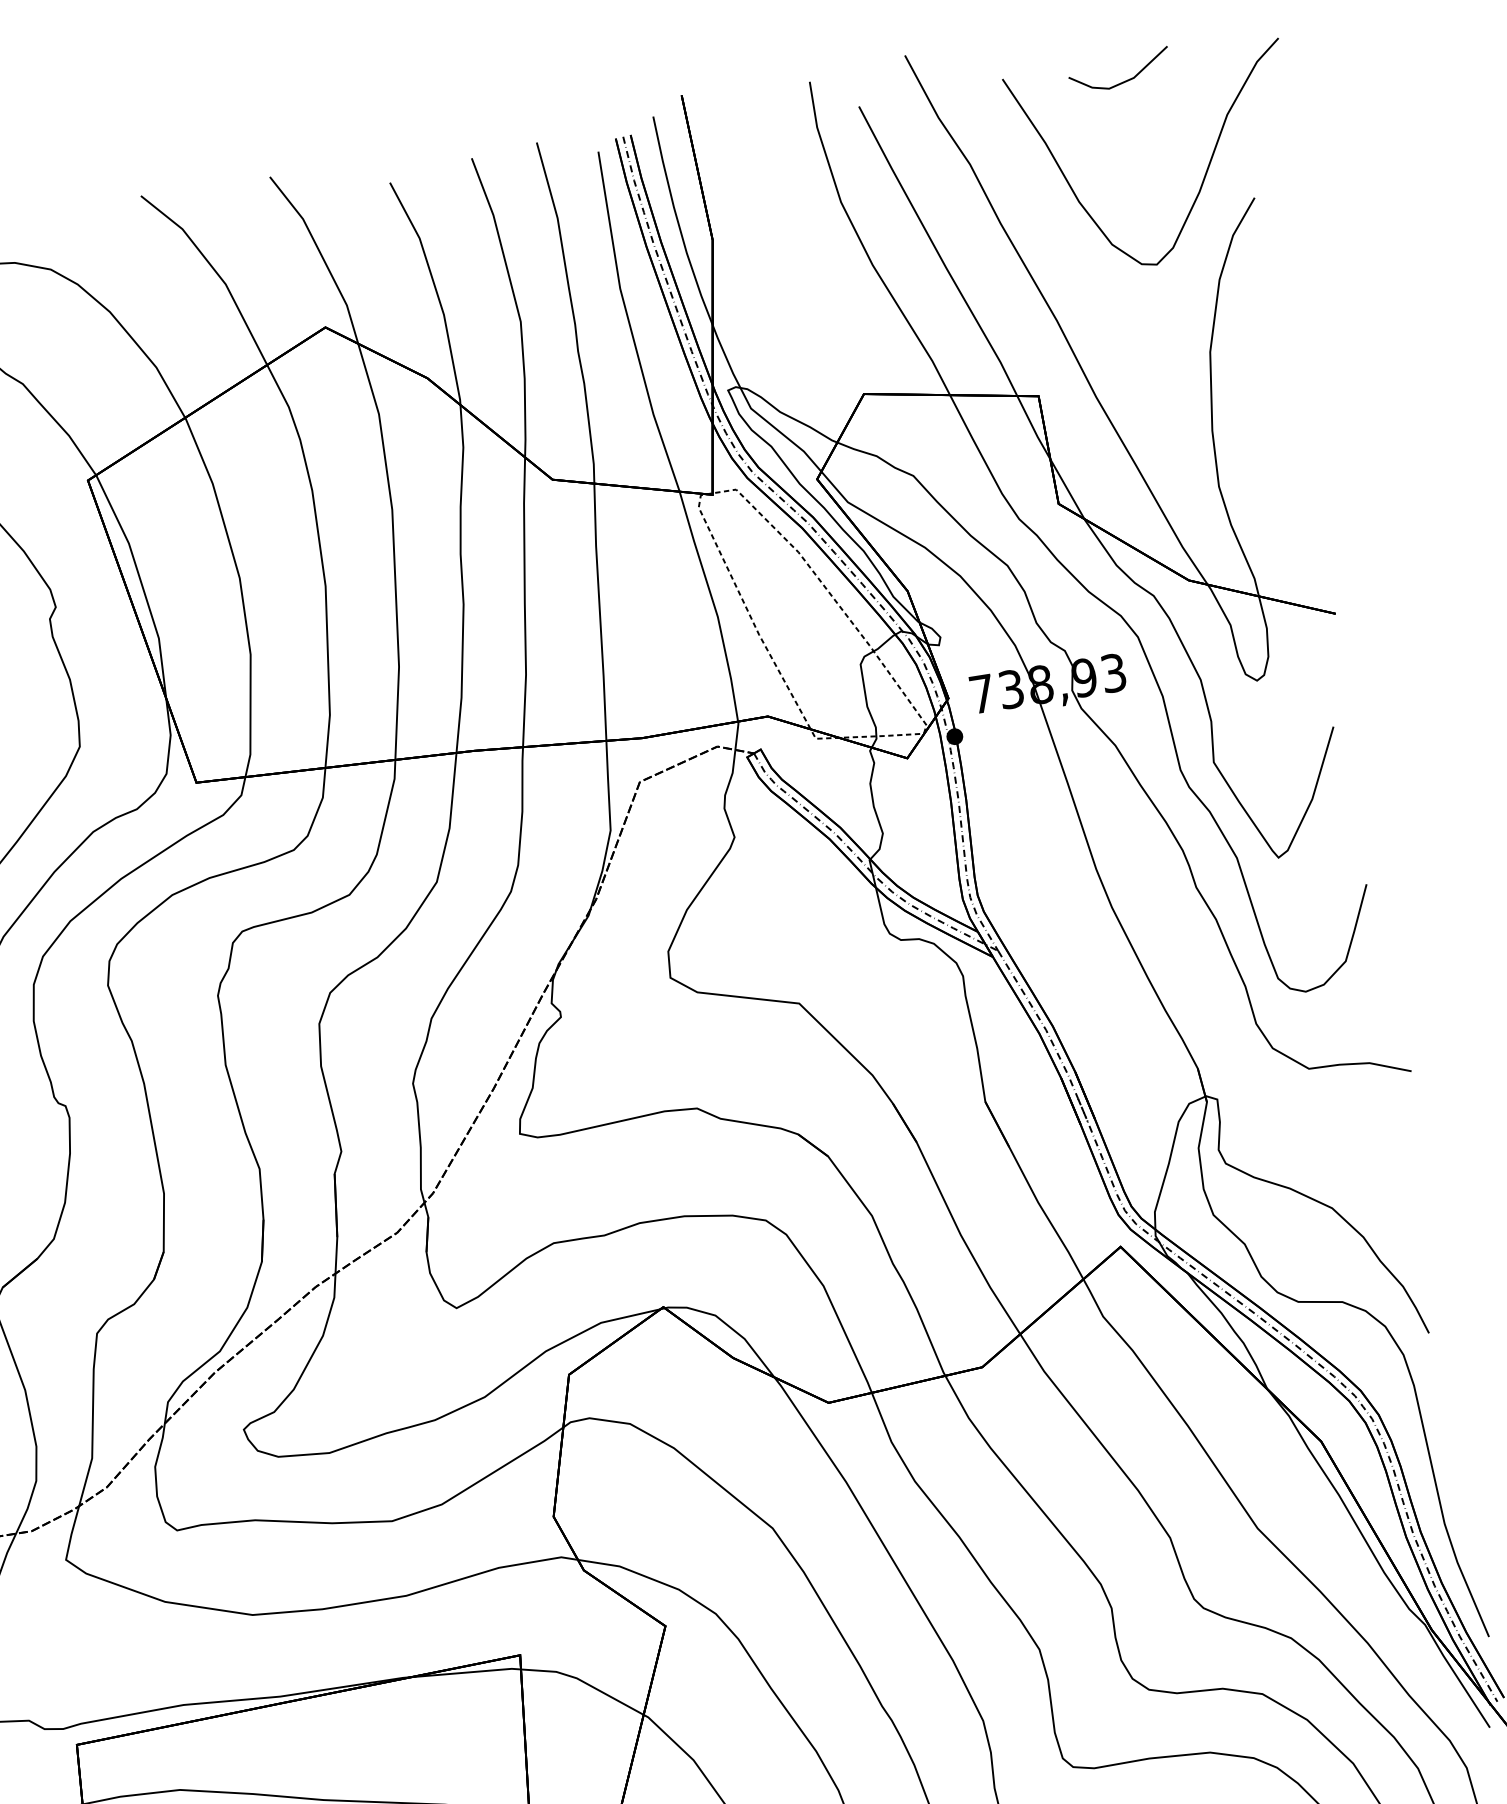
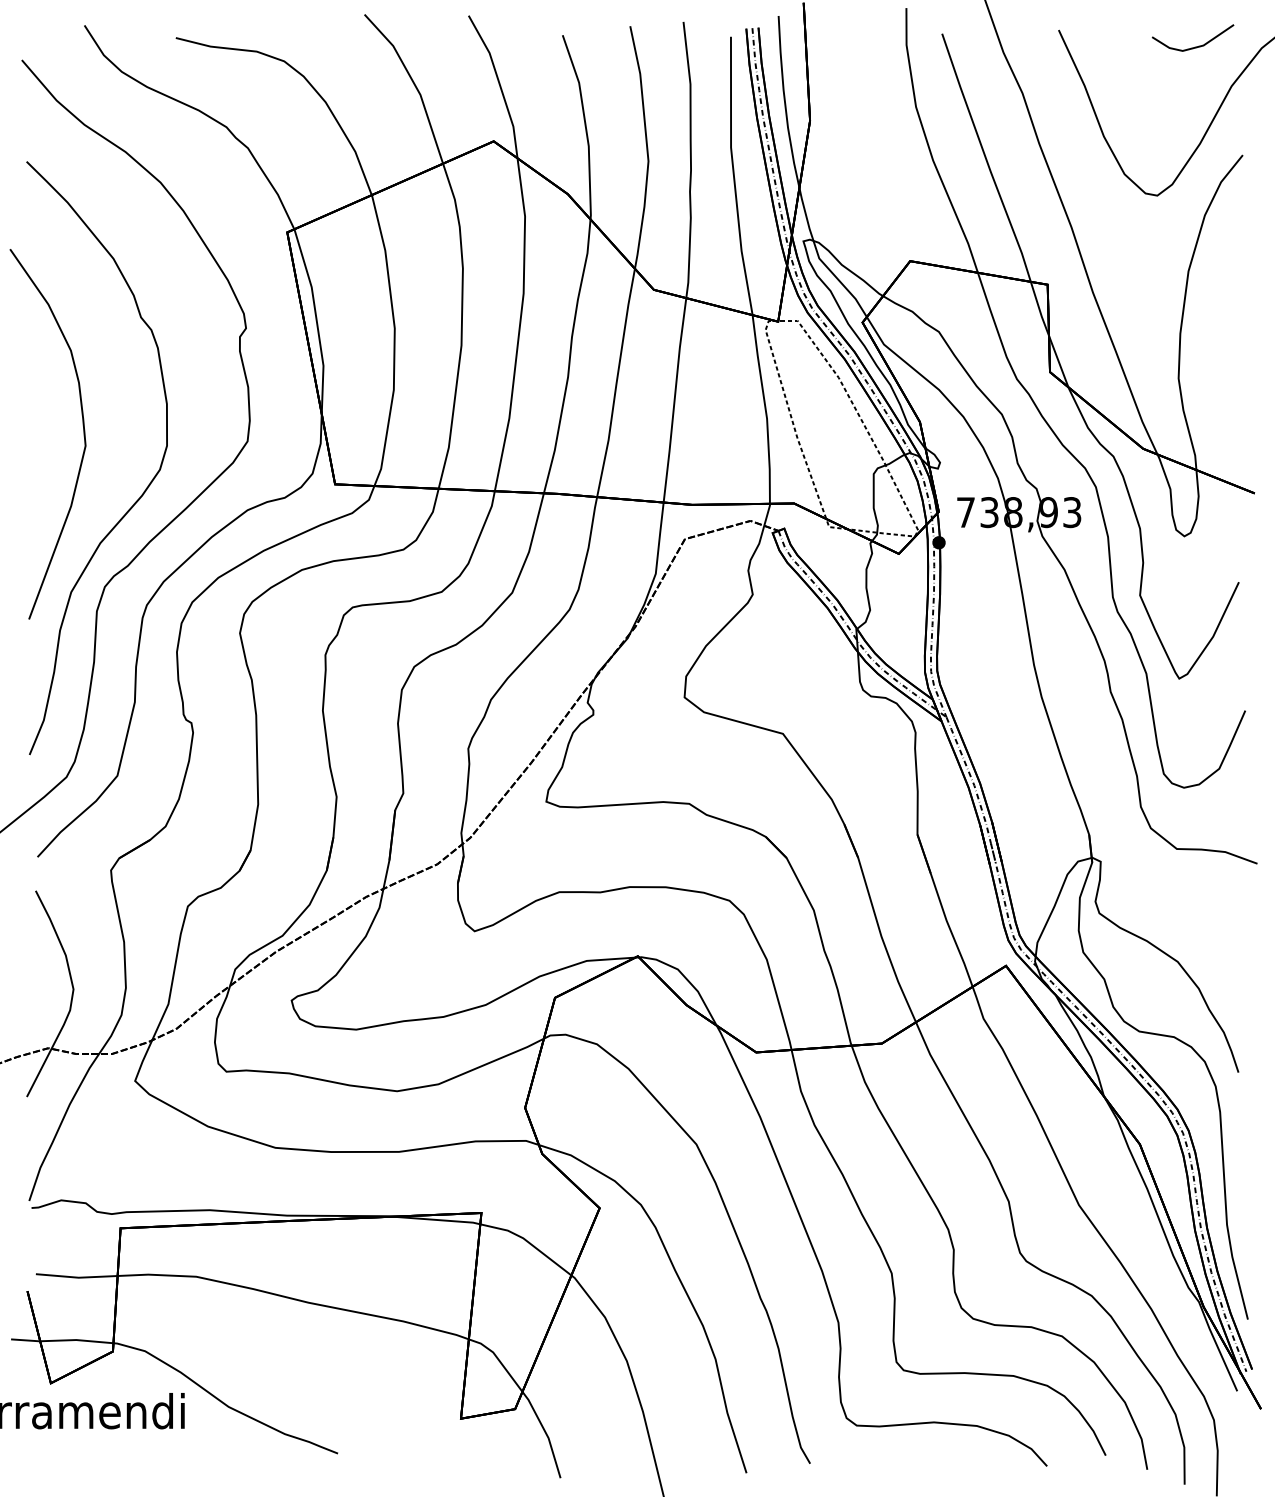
line: (1124, 80) -> (1195, 46), moved

